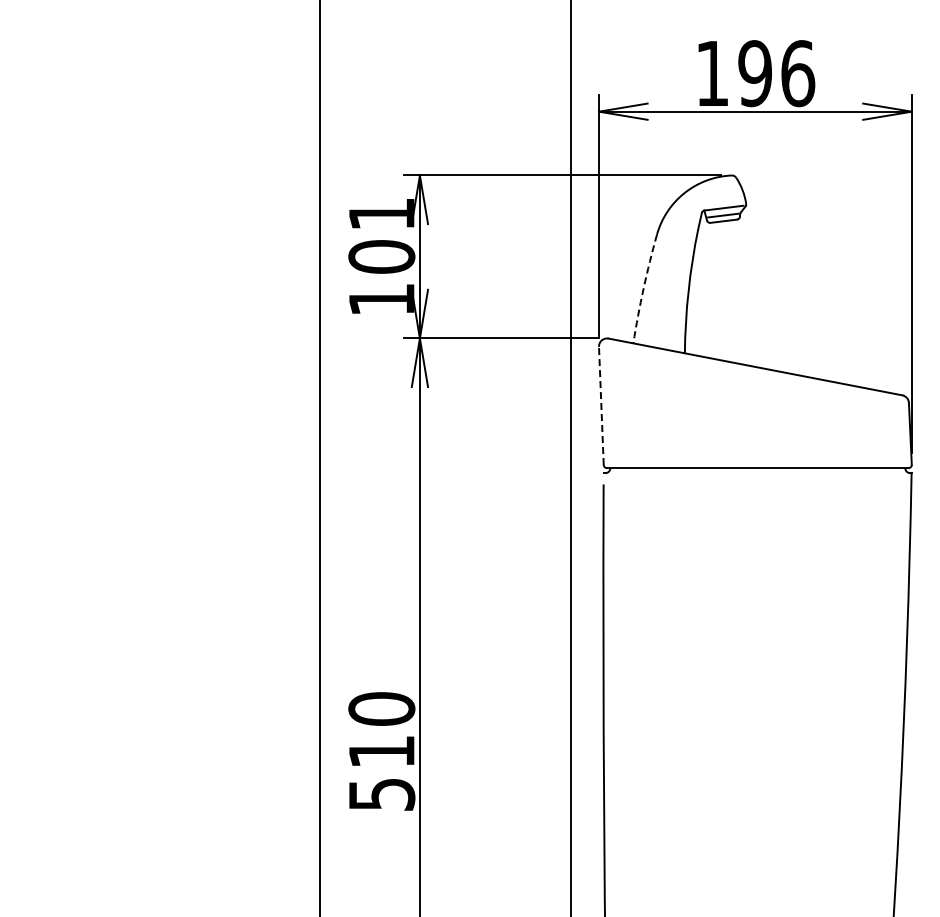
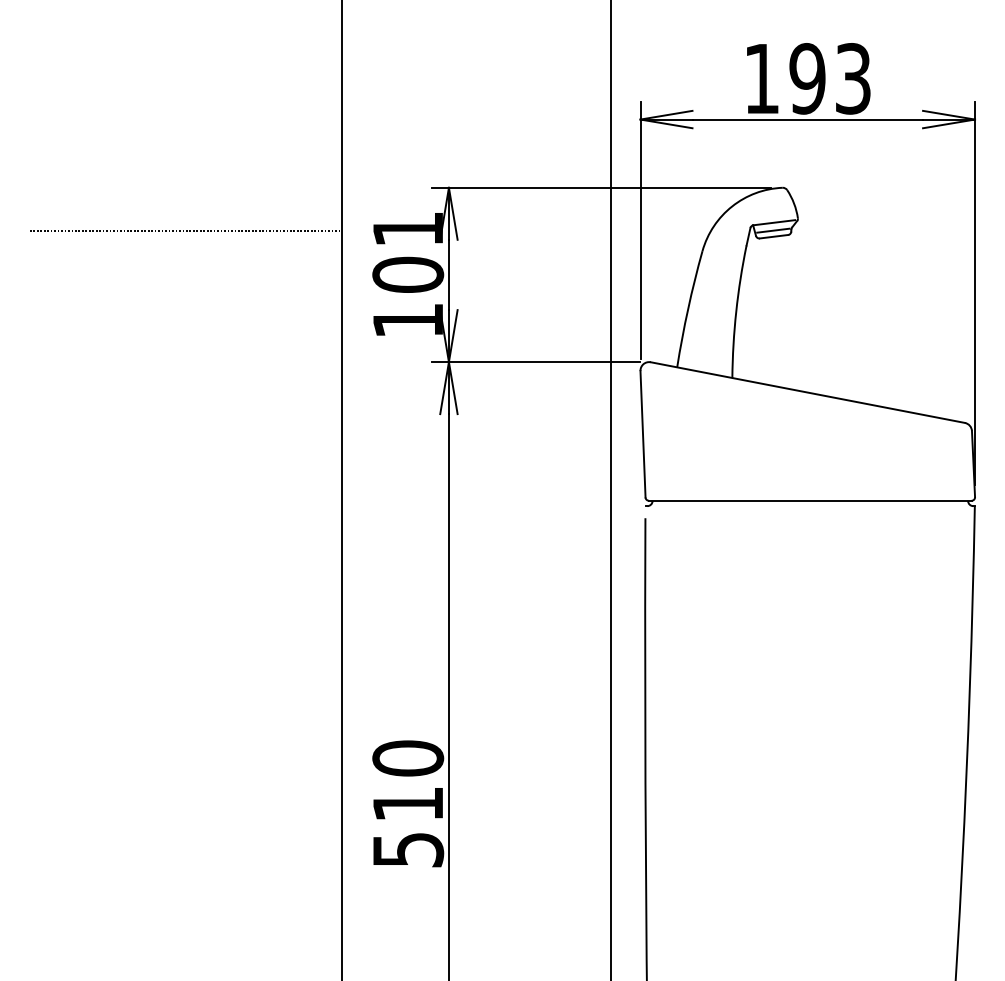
text: (798, 73) -> (853, 78), 196 -> 193
line: (173, 215) -> (185, 230), added
arc: (643, 288) -> (688, 308), dashed -> solid
line: (601, 405) -> (643, 433), dashed -> solid

